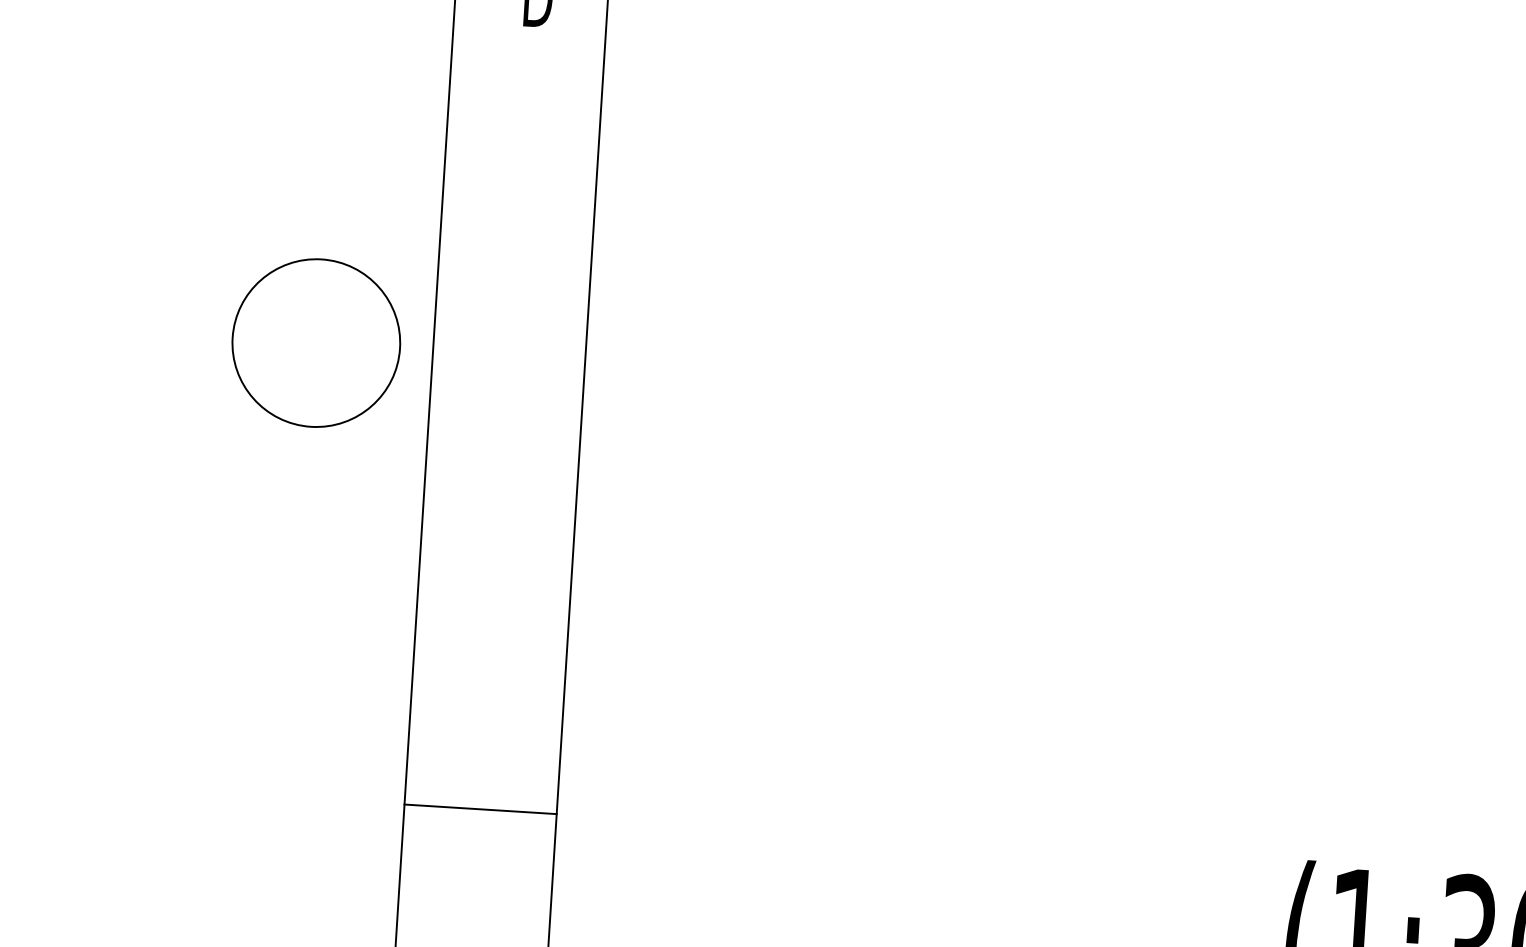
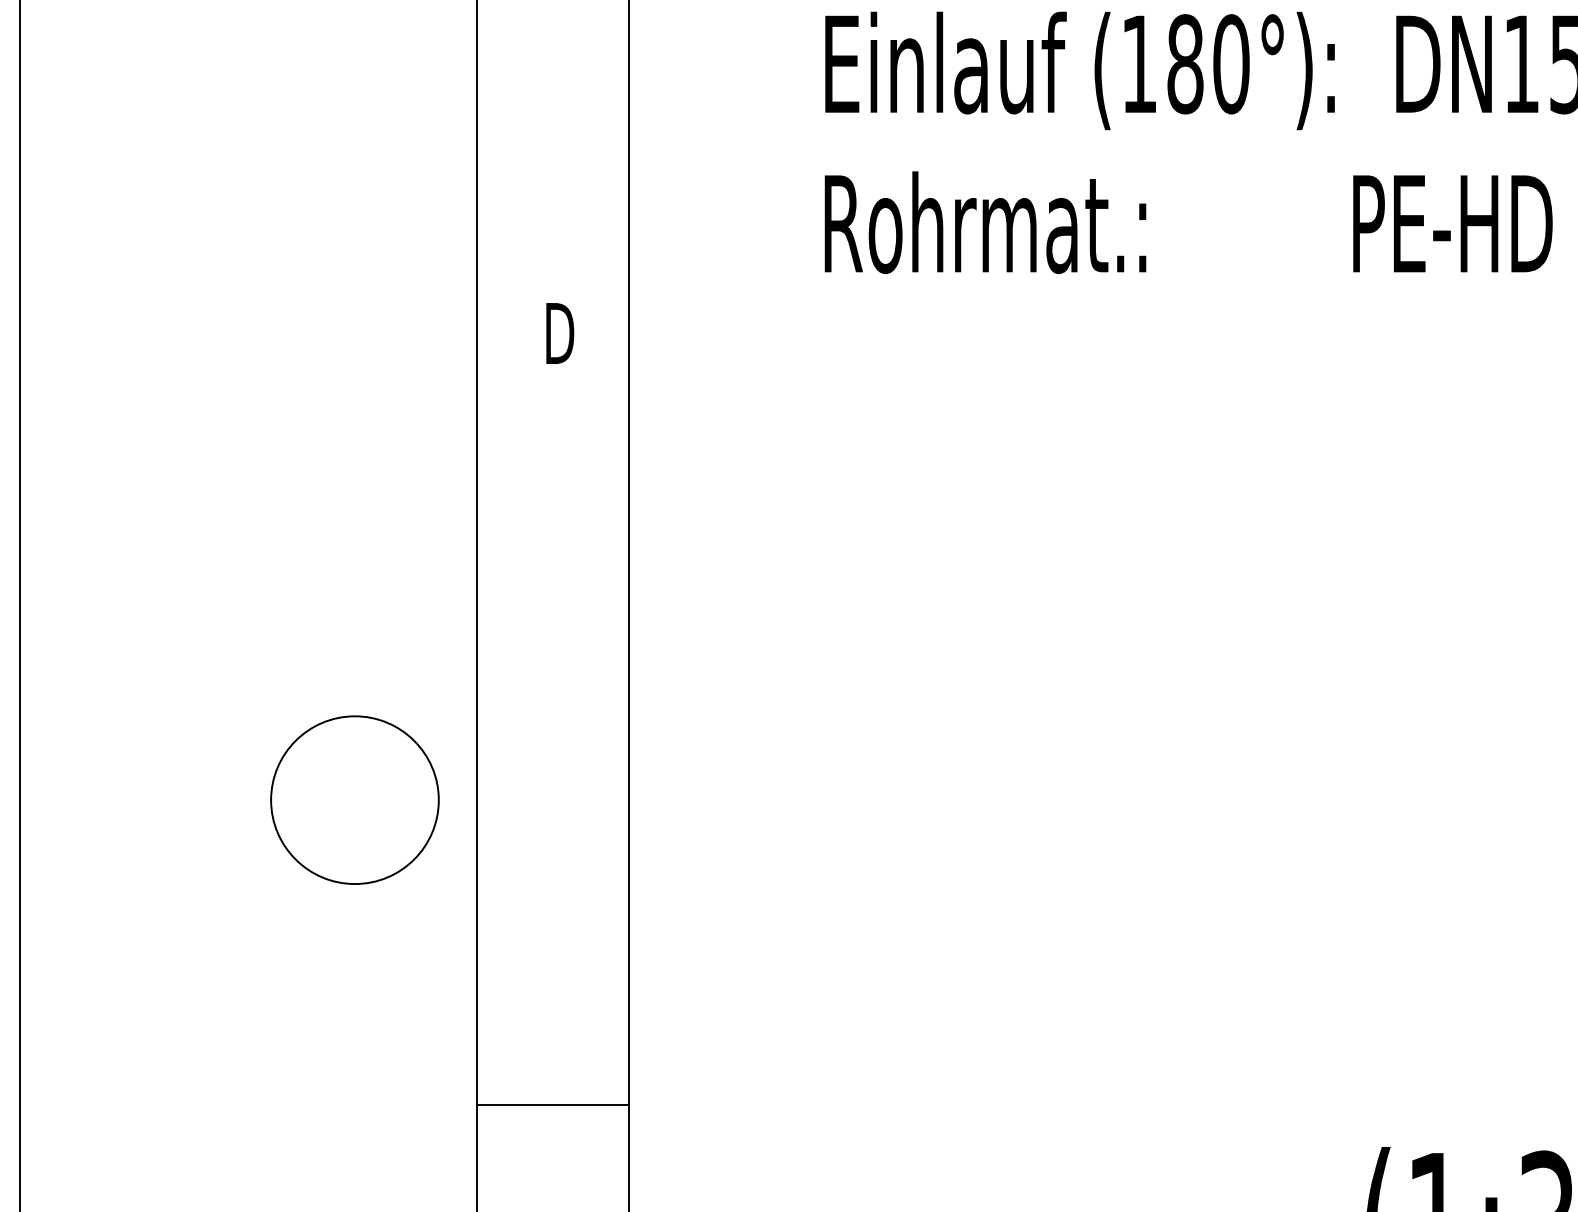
circle: (315, 342) -> (354, 799), moved
line: (479, 809) -> (552, 1105), moved

